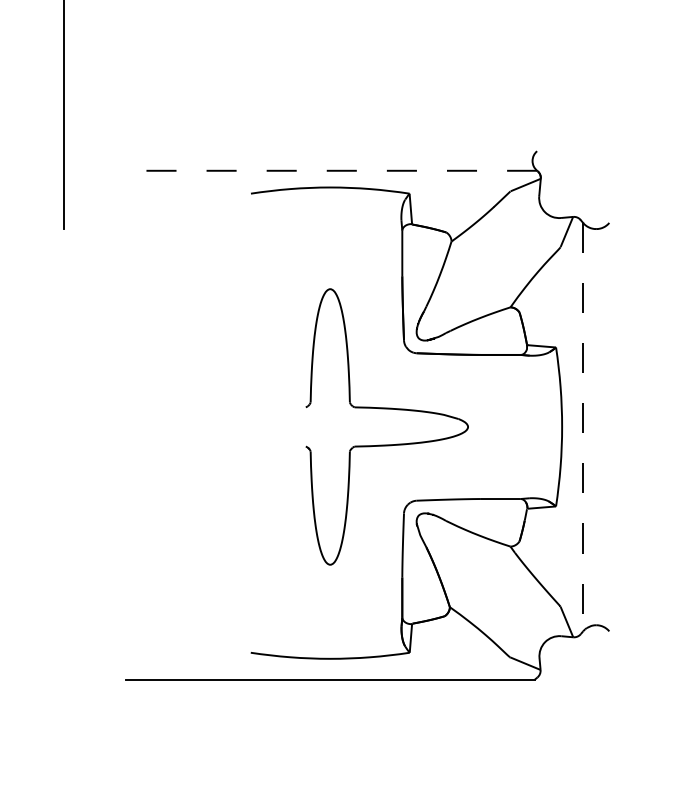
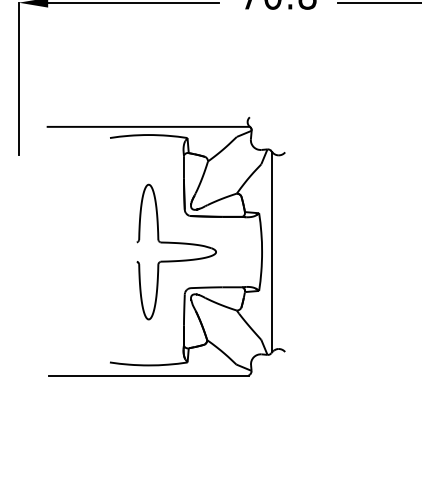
line: (329, 170) -> (148, 126), dashed -> solid
line: (583, 427) -> (272, 252), dashed -> solid

